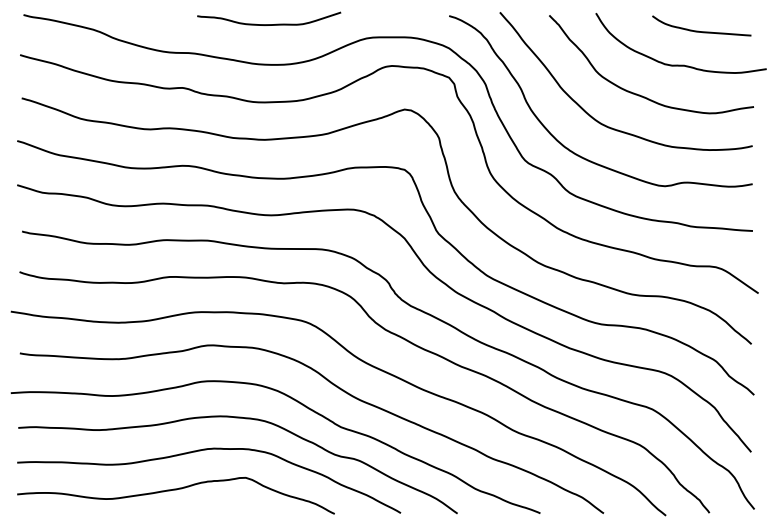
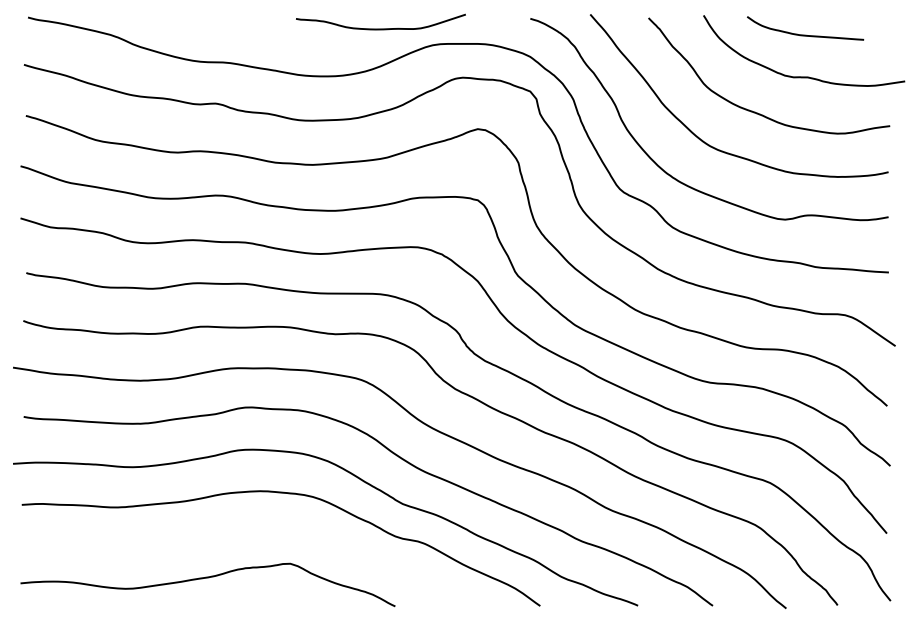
curve: (268, 24) -> (380, 28), moved
curve: (701, 31) -> (805, 34), moved
curve: (206, 450) -> (243, 531), removed

